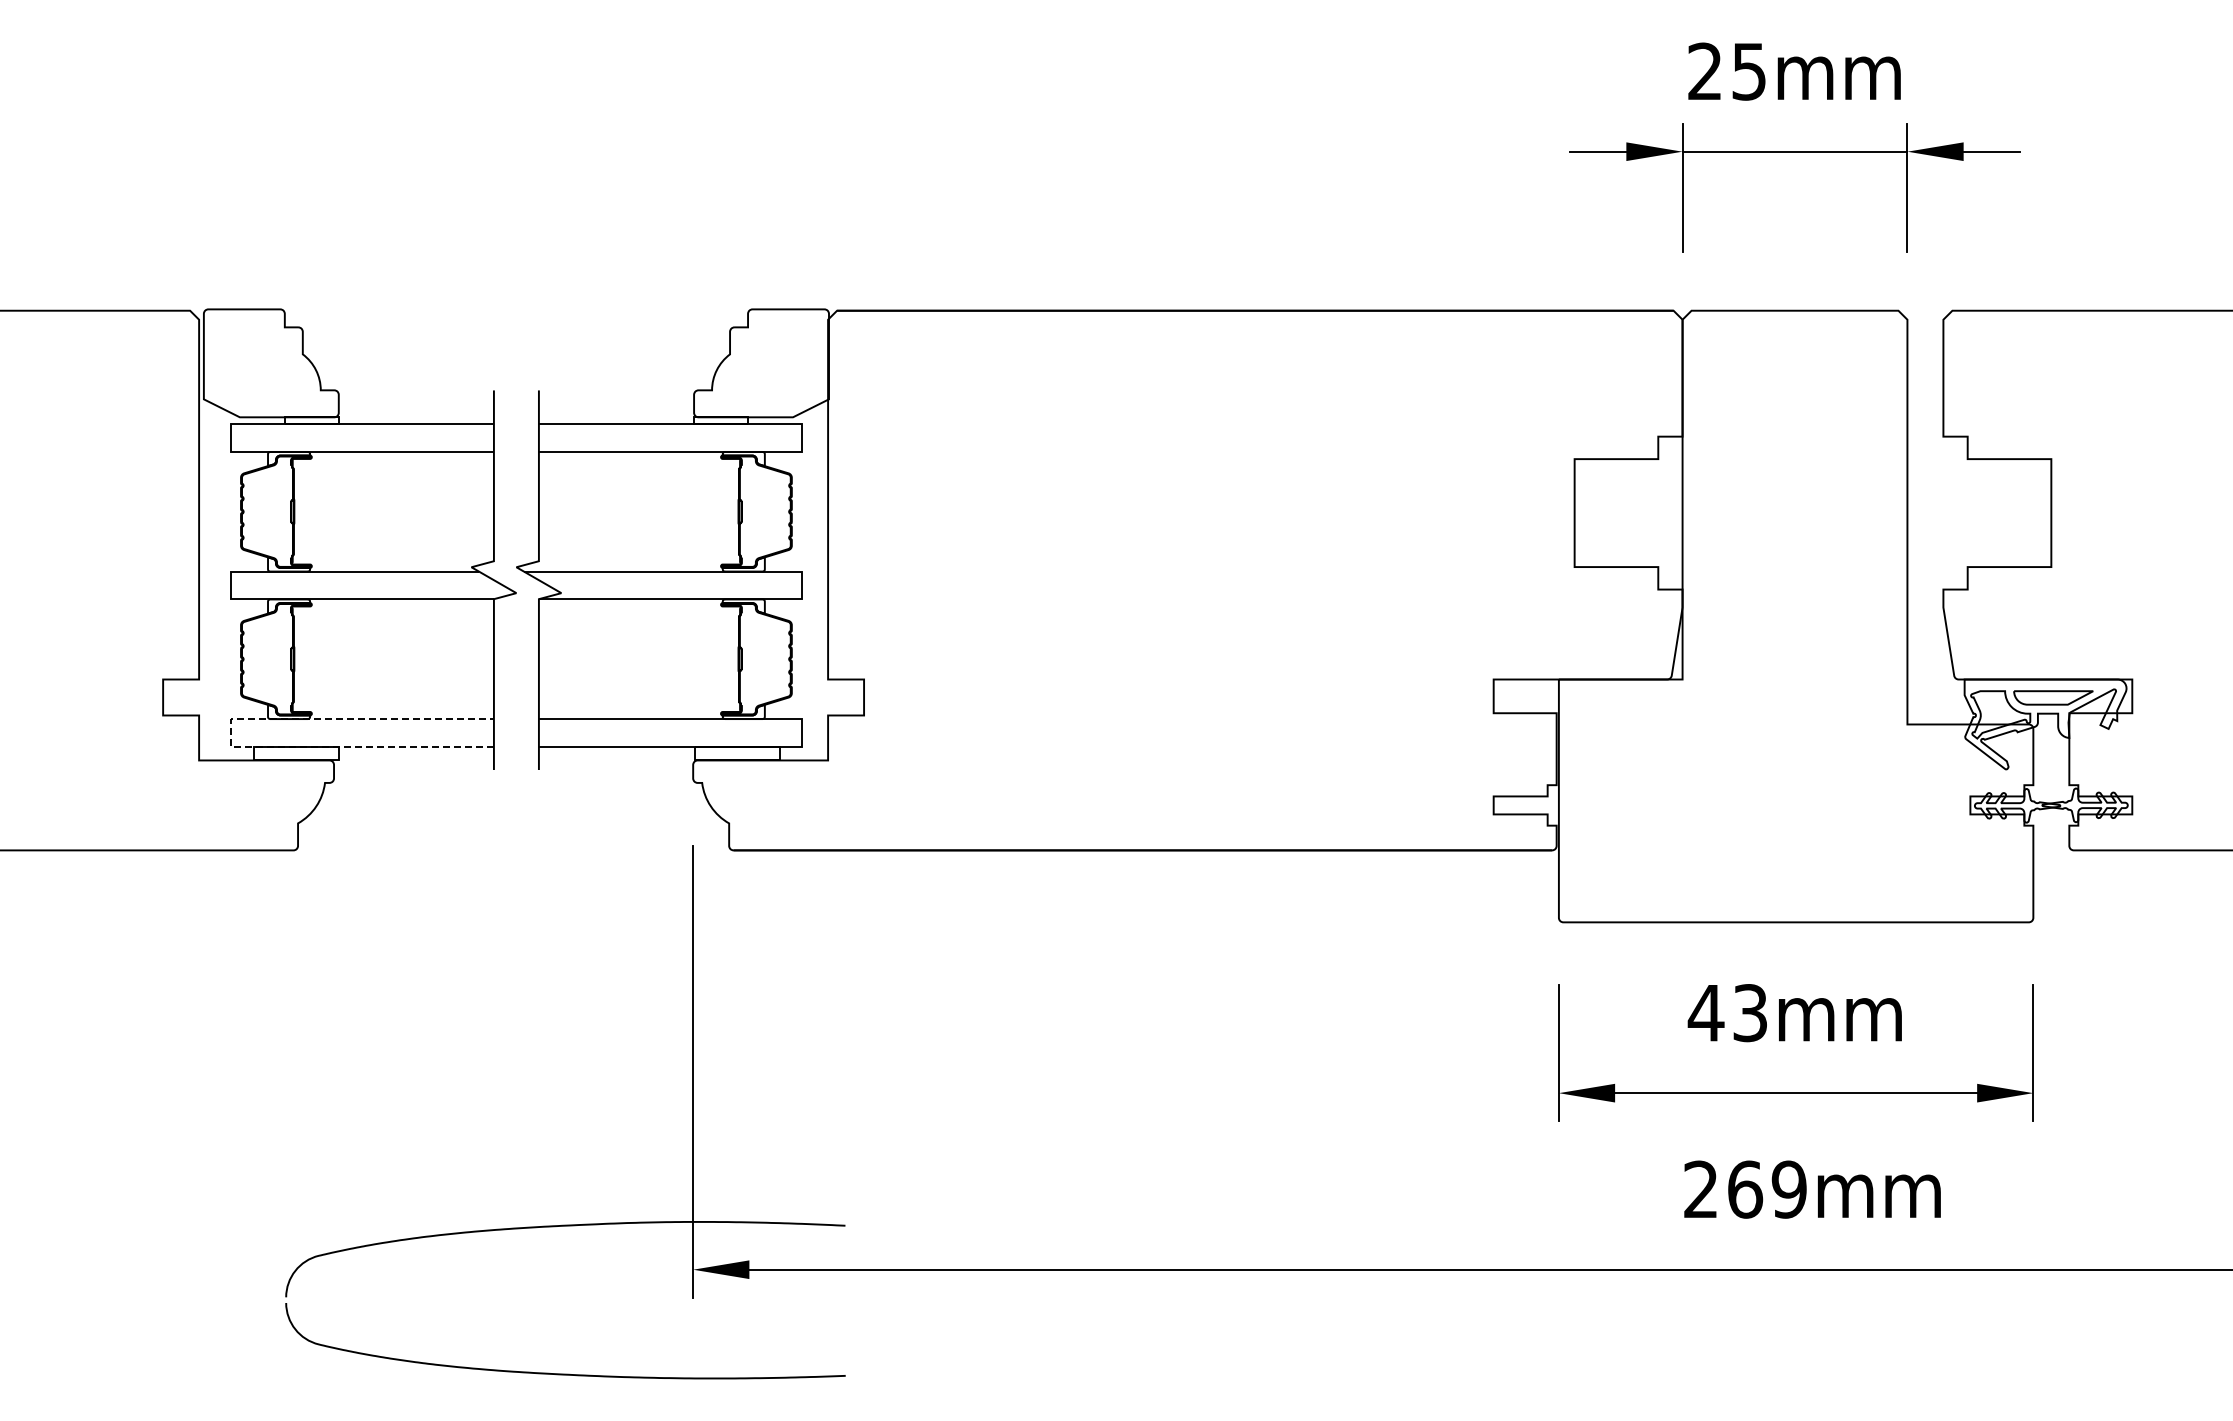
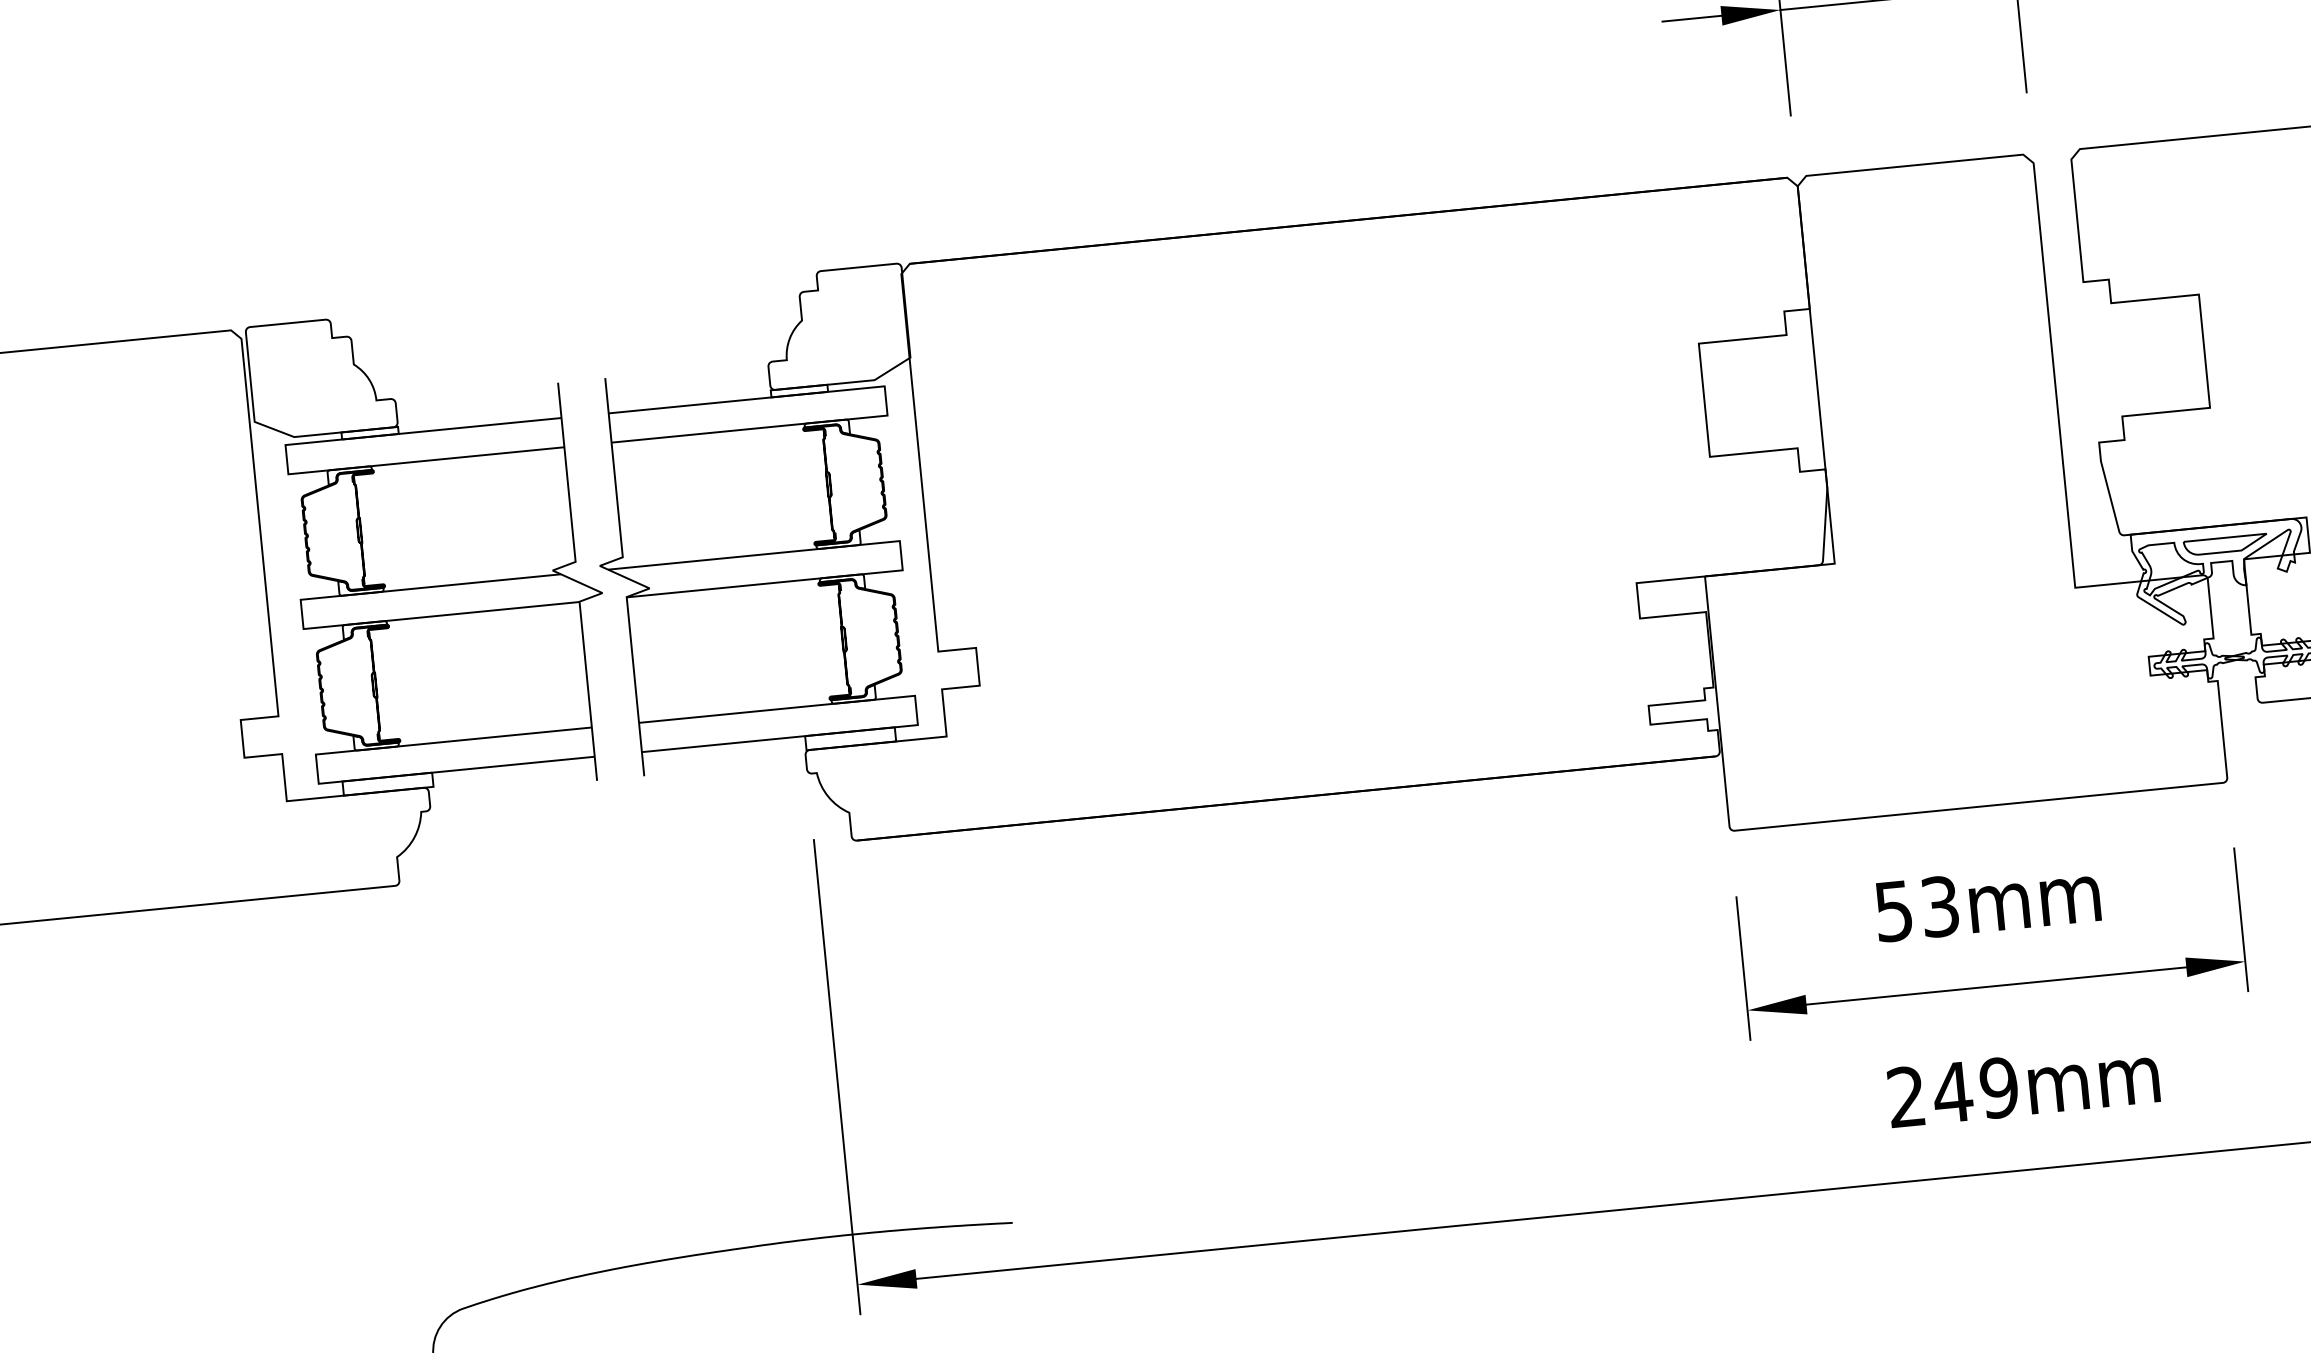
line: (230, 733) -> (316, 769), dashed -> solid
text: (1705, 1013) -> (1893, 911), 43mm -> 53mm
text: (1744, 1189) -> (1952, 1092), 269mm -> 249mm

